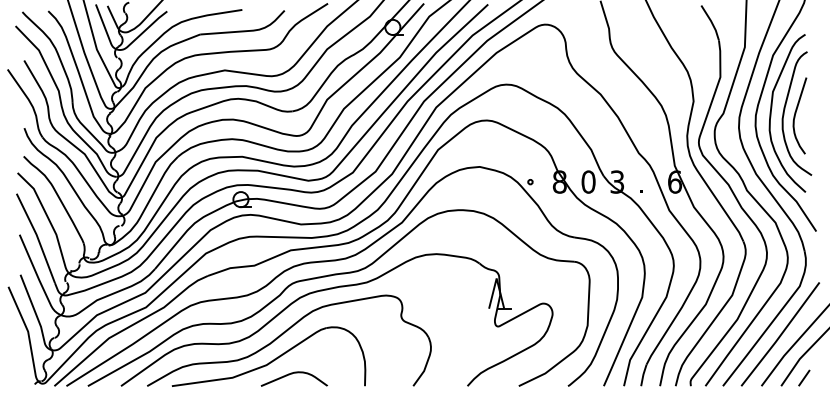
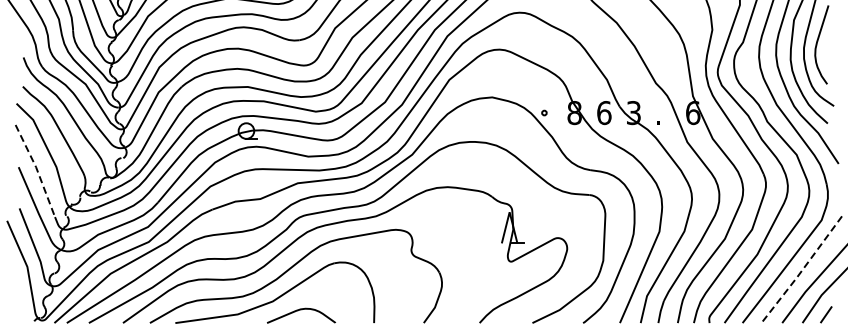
text: (588, 181) -> (604, 112), 0 -> 6
line: (37, 237) -> (37, 170), solid -> dashed
line: (780, 335) -> (801, 270), solid -> dashed

